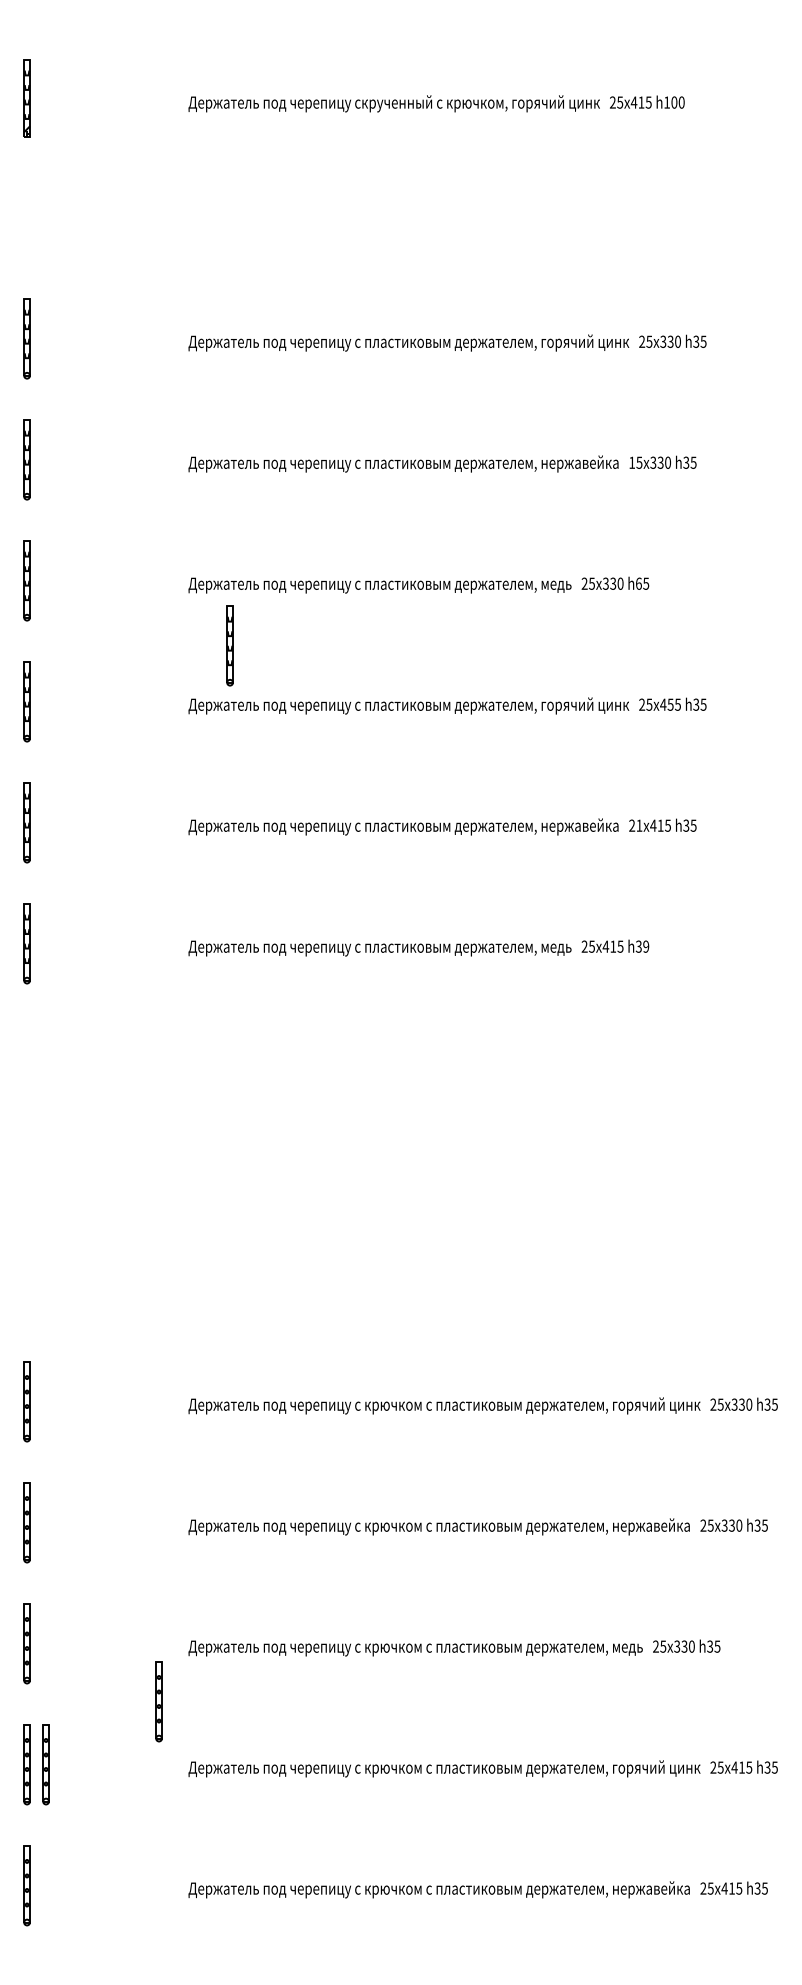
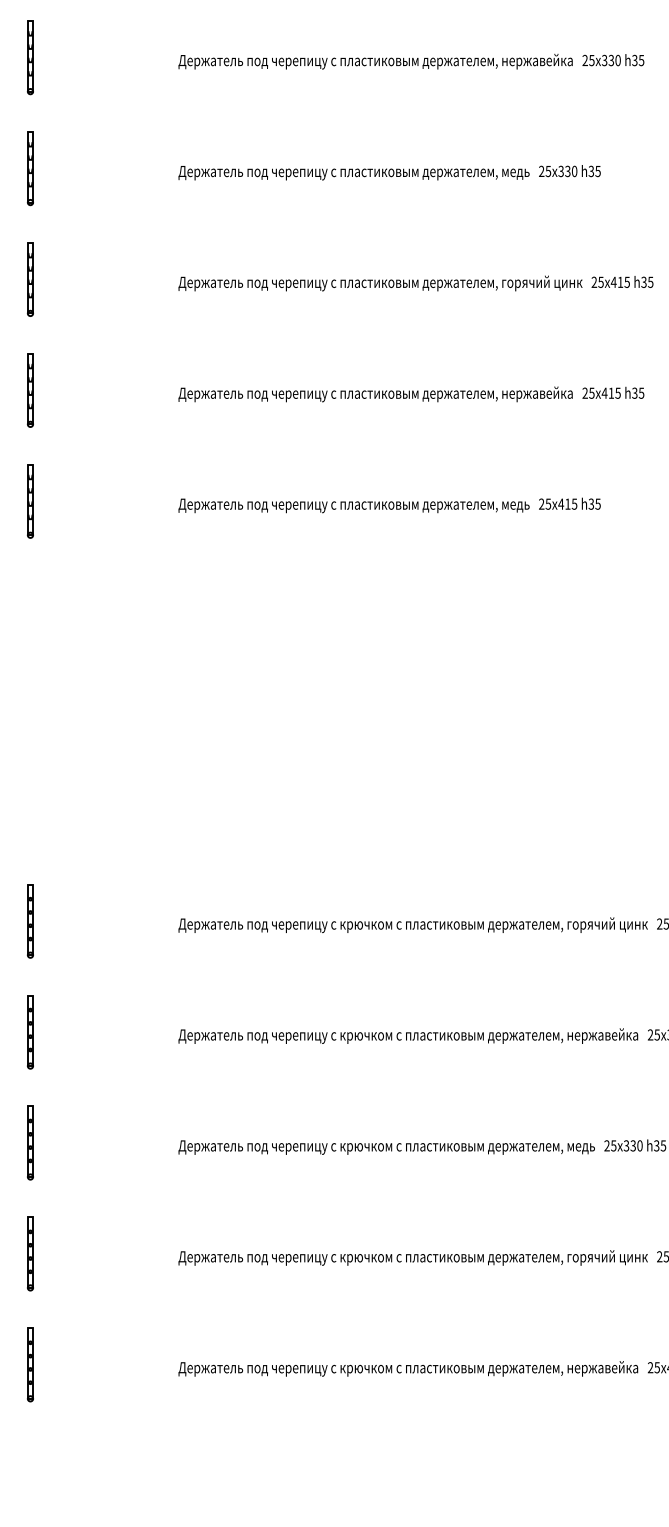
text: (632, 462) -> (585, 60), 15 -> 25
text: (638, 583) -> (591, 171), h65 -> h35
part: (229, 645) -> (216, 228), removed
text: (670, 704) -> (620, 282), 455 -> 415
text: (639, 825) -> (591, 393), 21 -> 25
text: (646, 946) -> (598, 503), h39 -> h35
part: (158, 1701) -> (150, 1196), removed
part: (45, 1764) -> (47, 1253), removed

